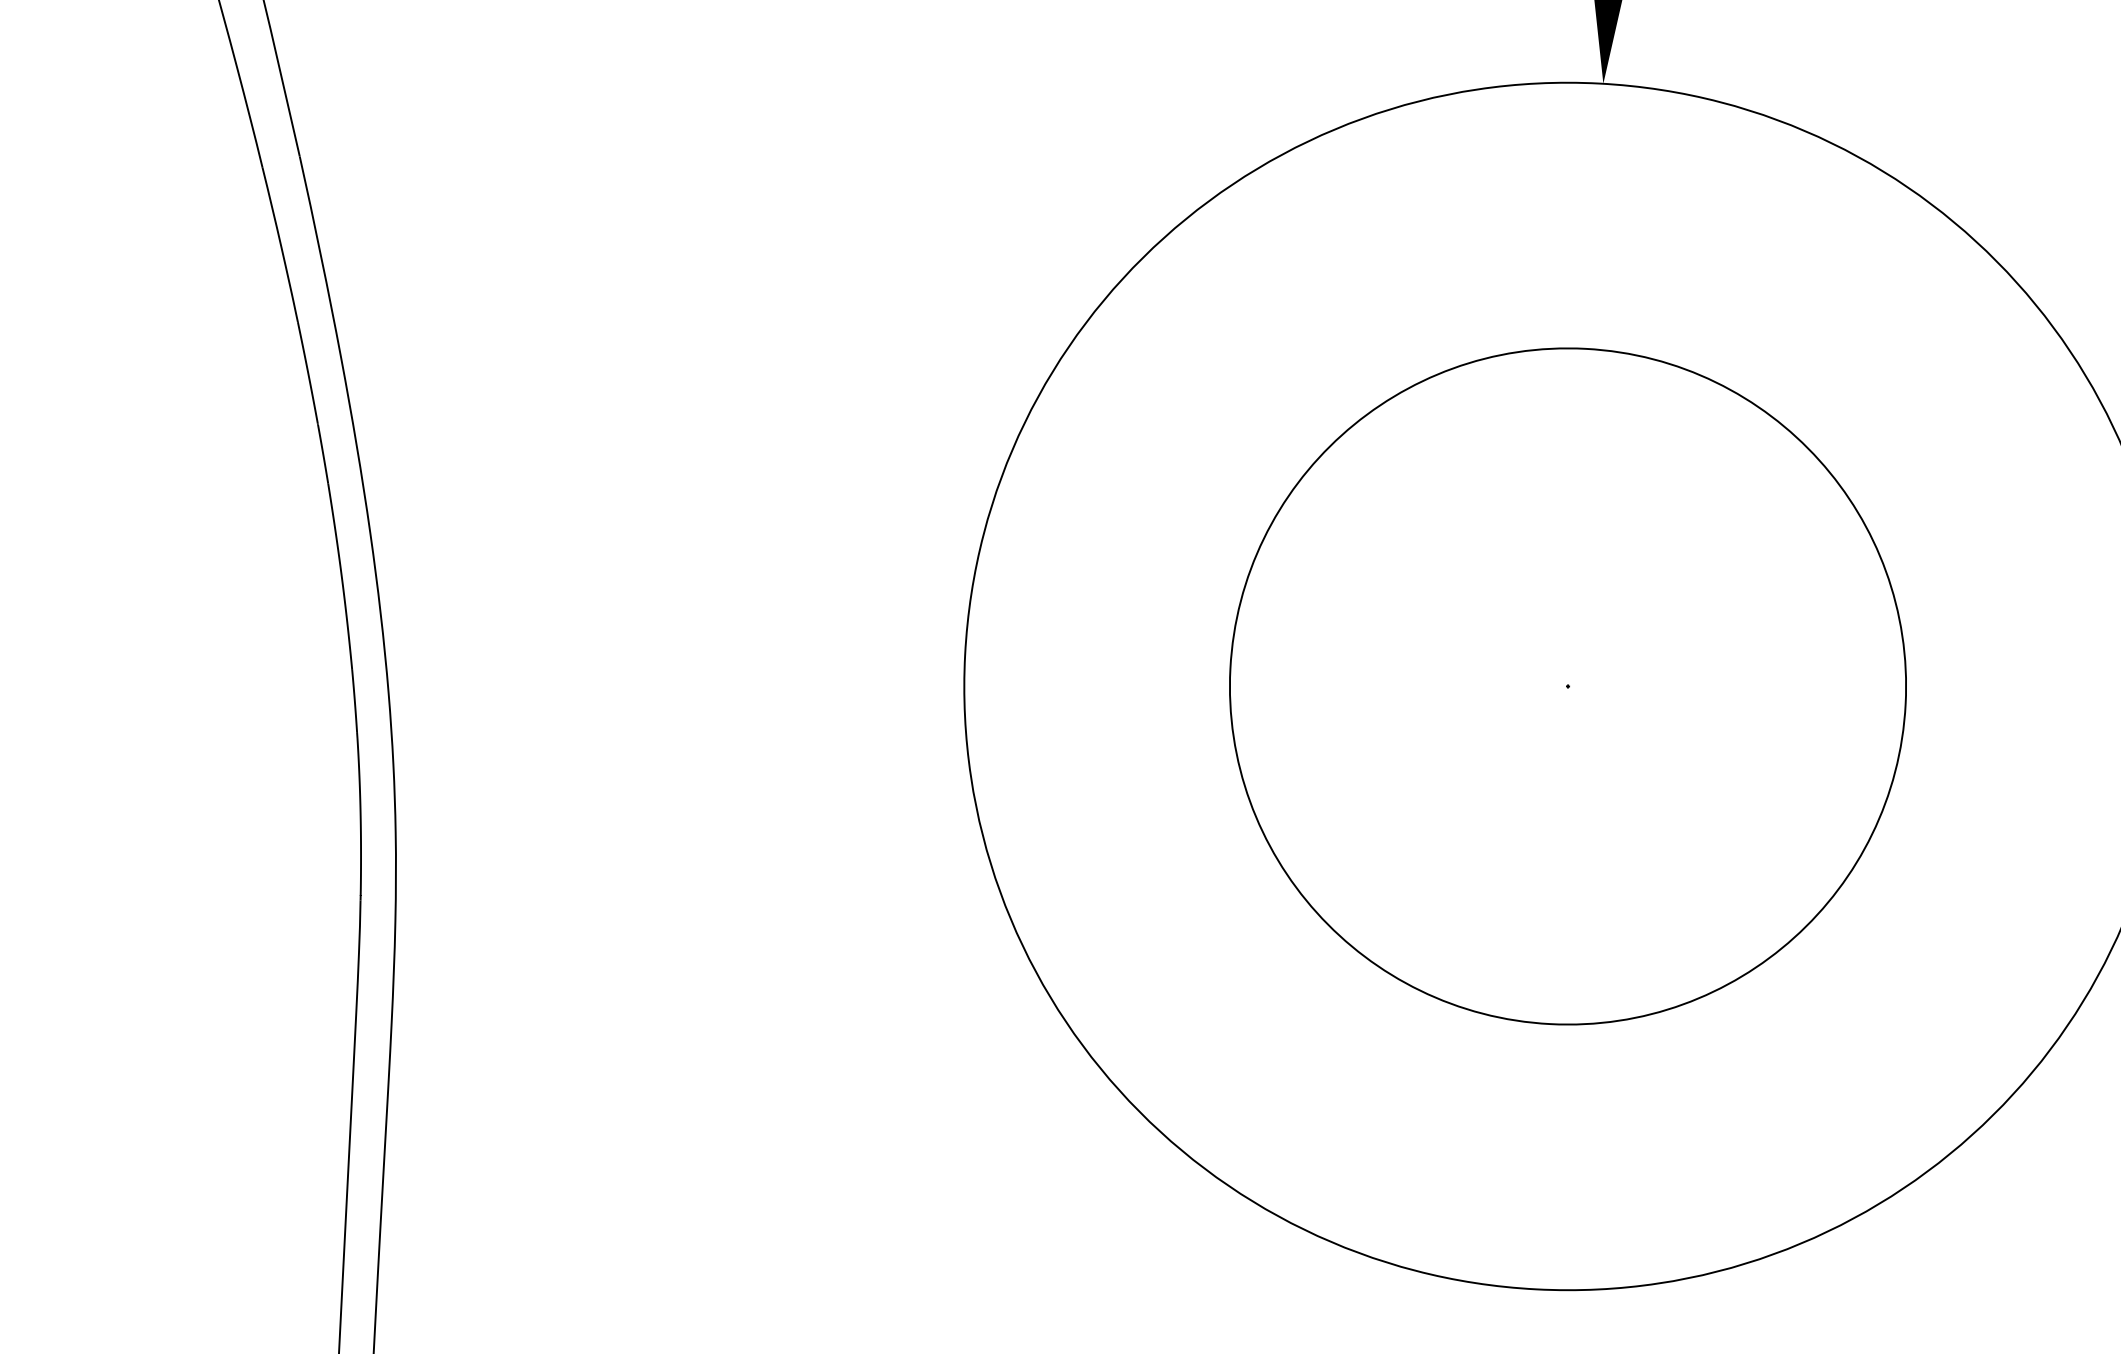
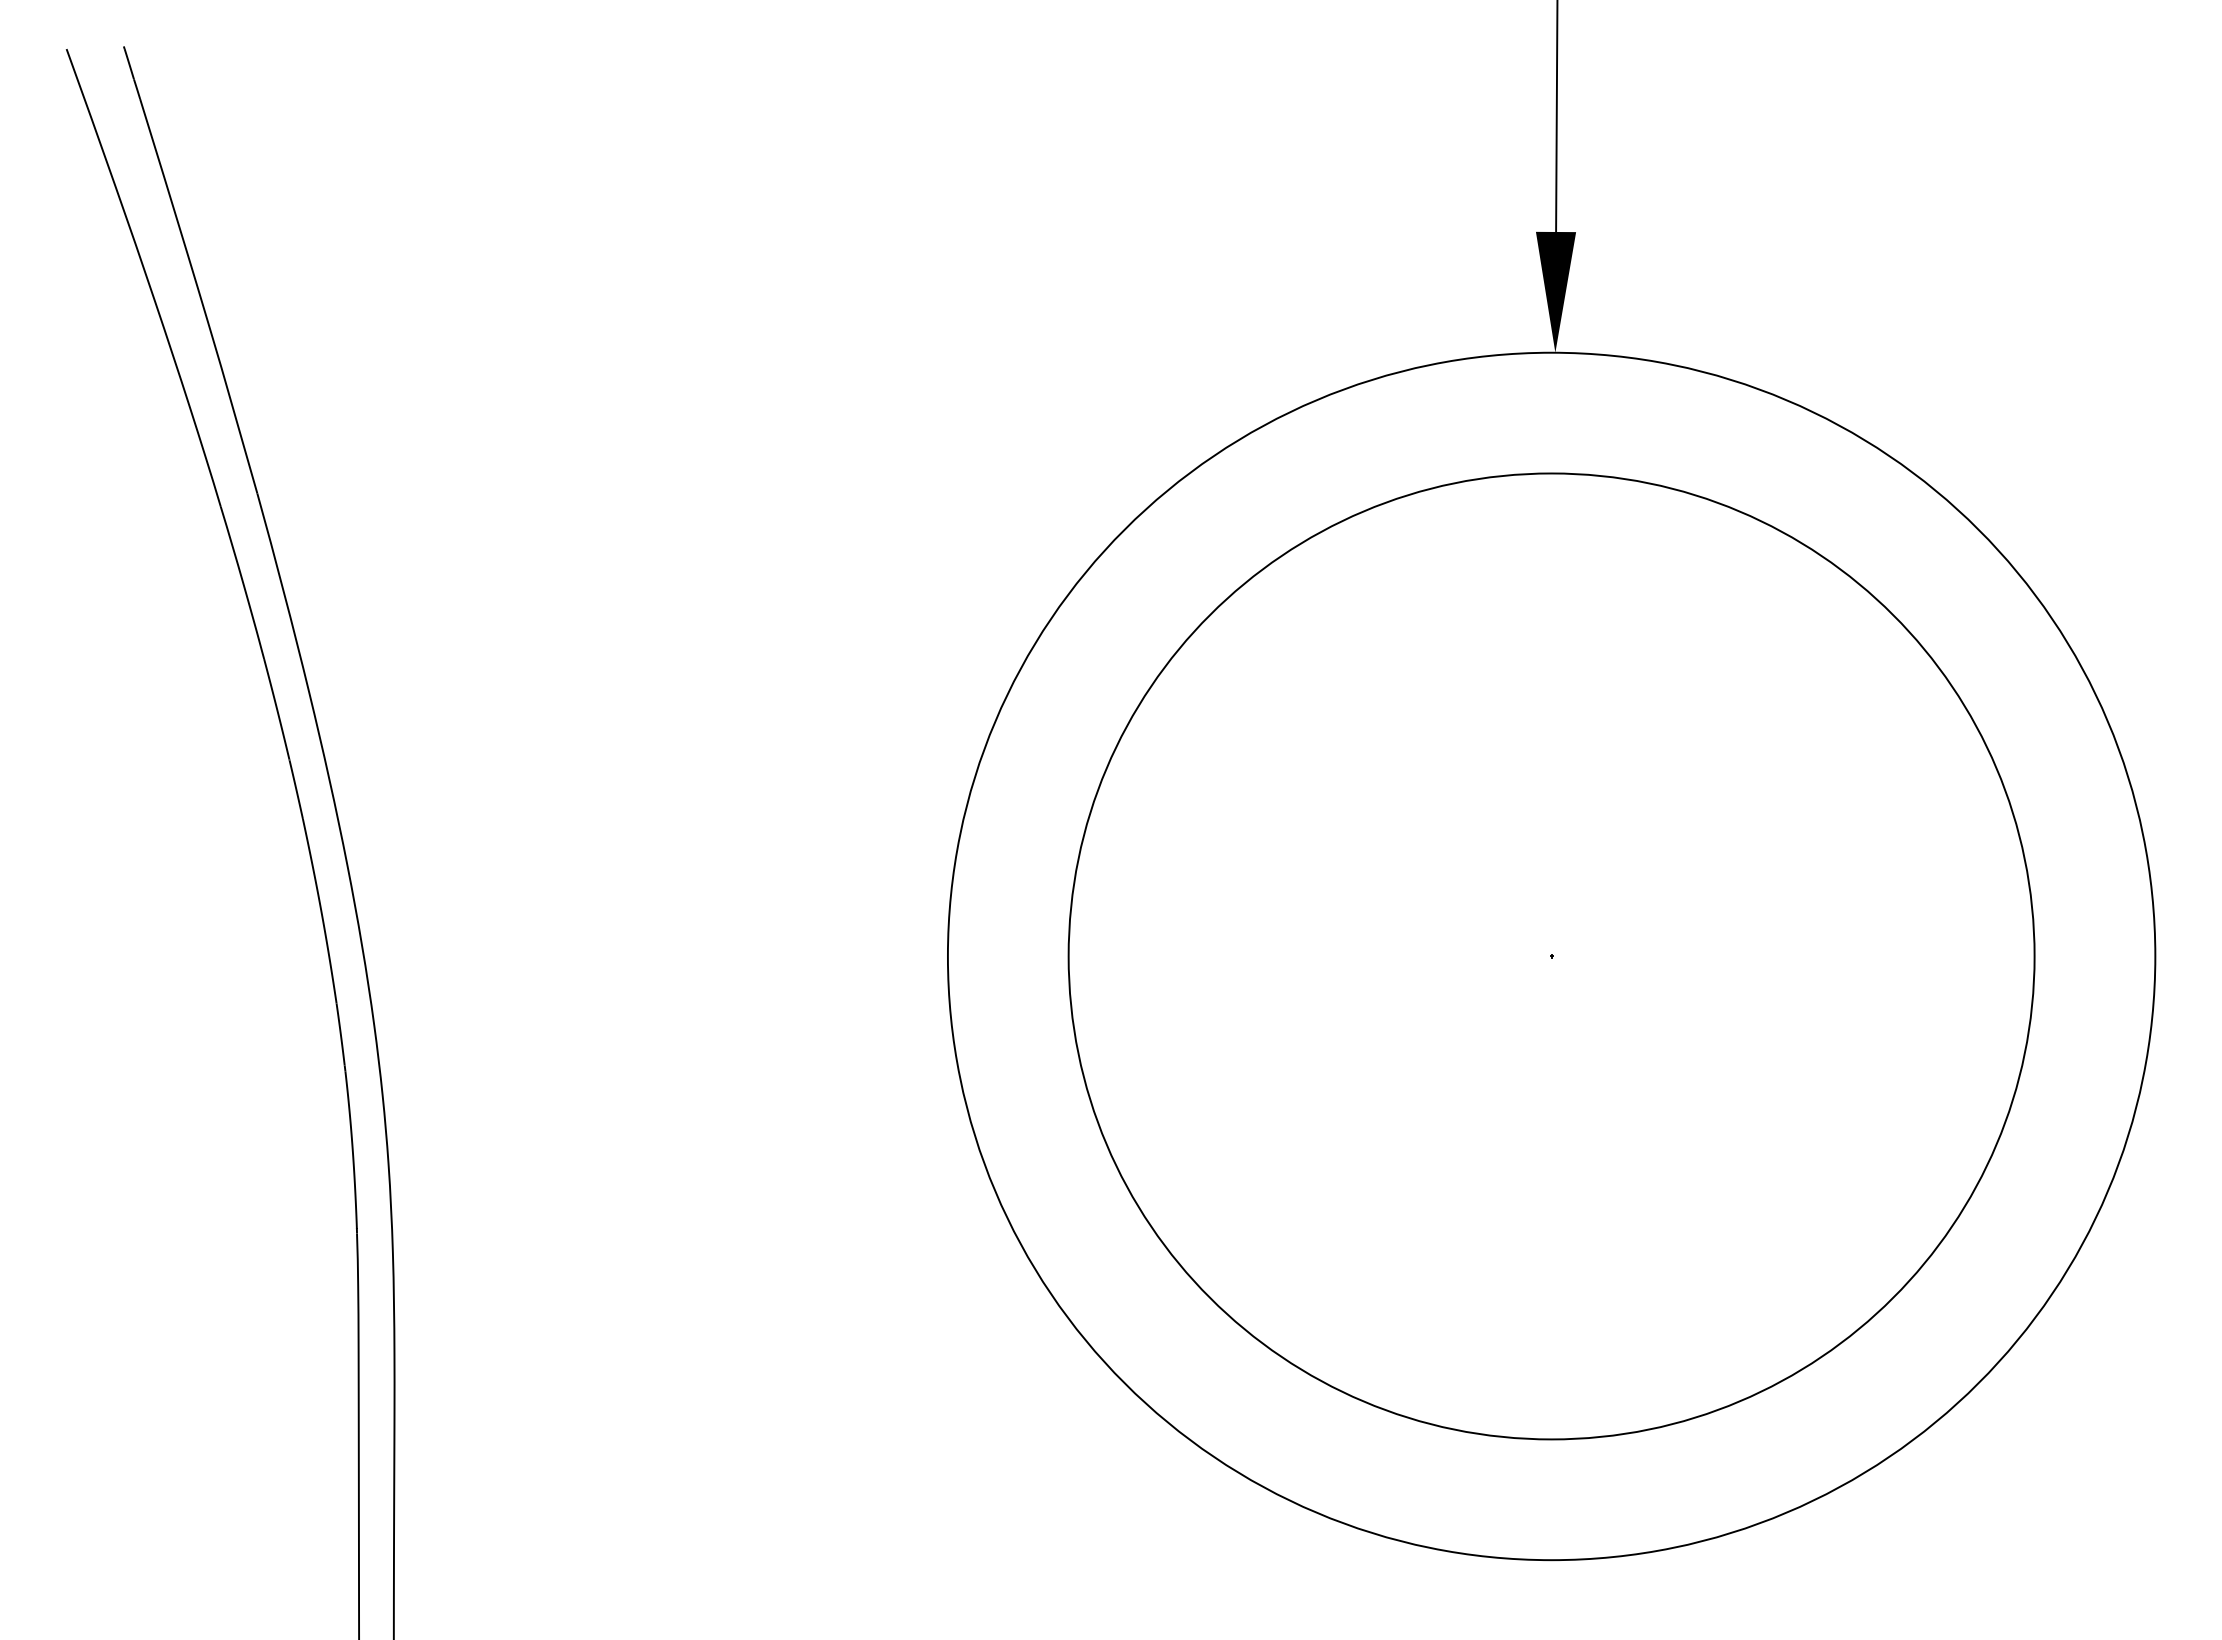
circle: (1567, 686) -> (1551, 956), size x1.43

